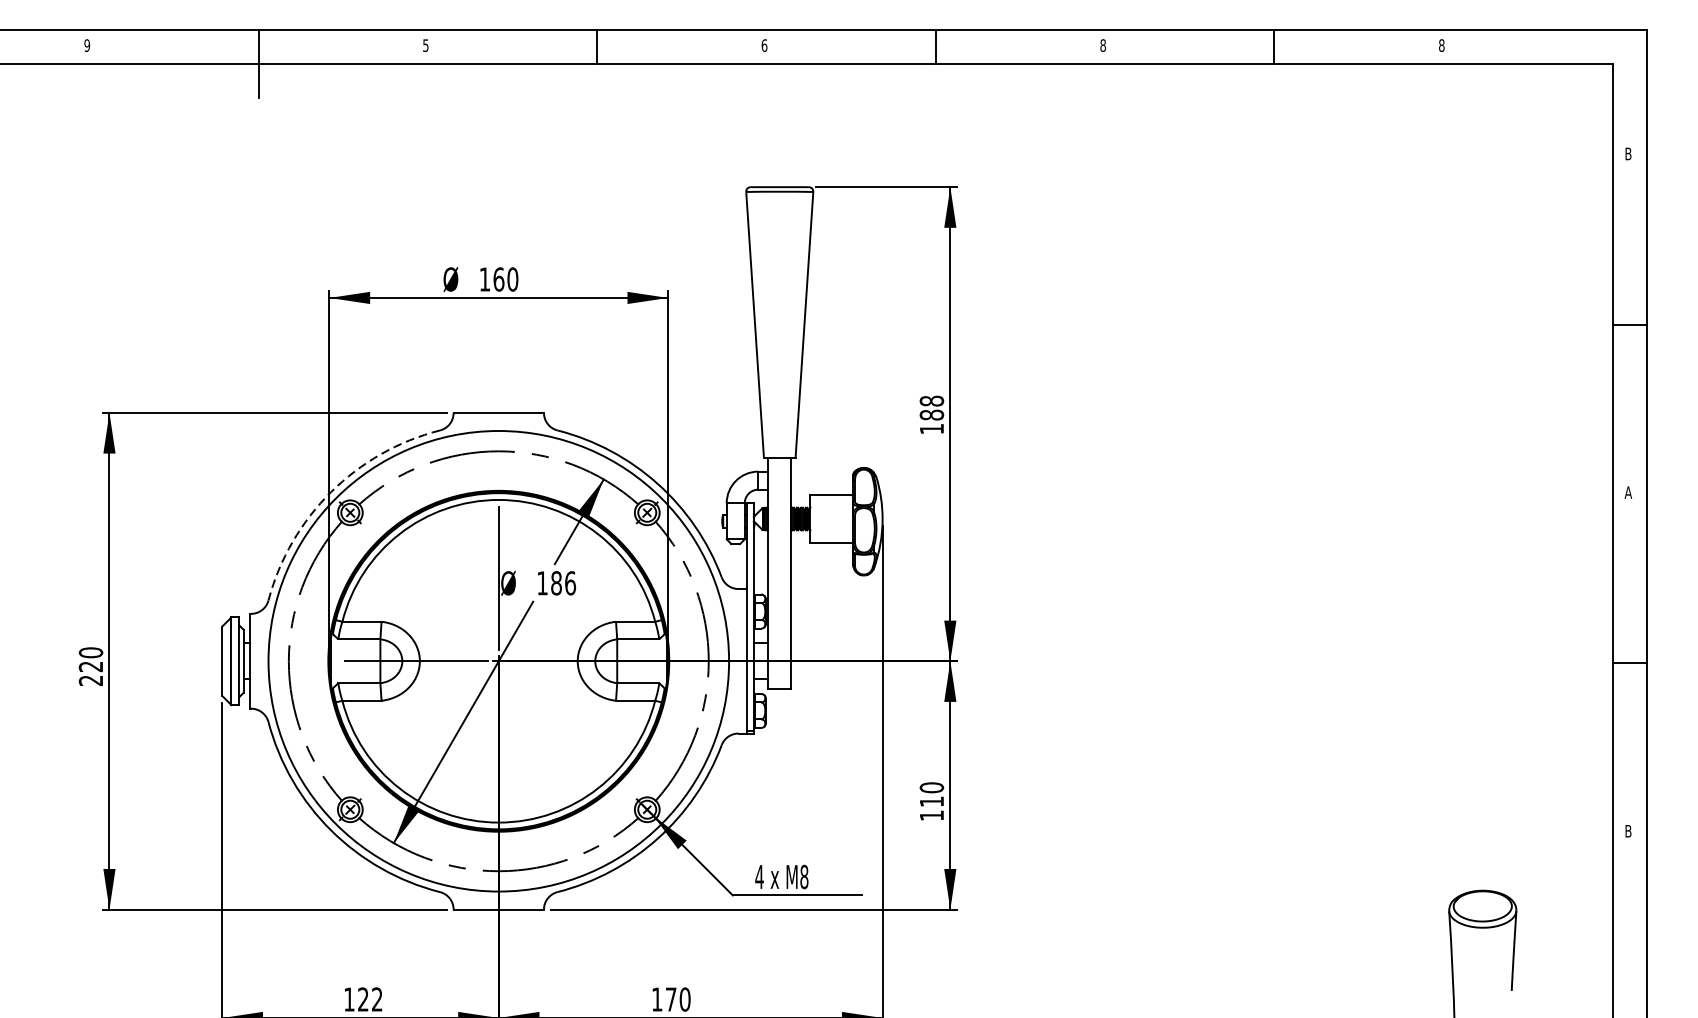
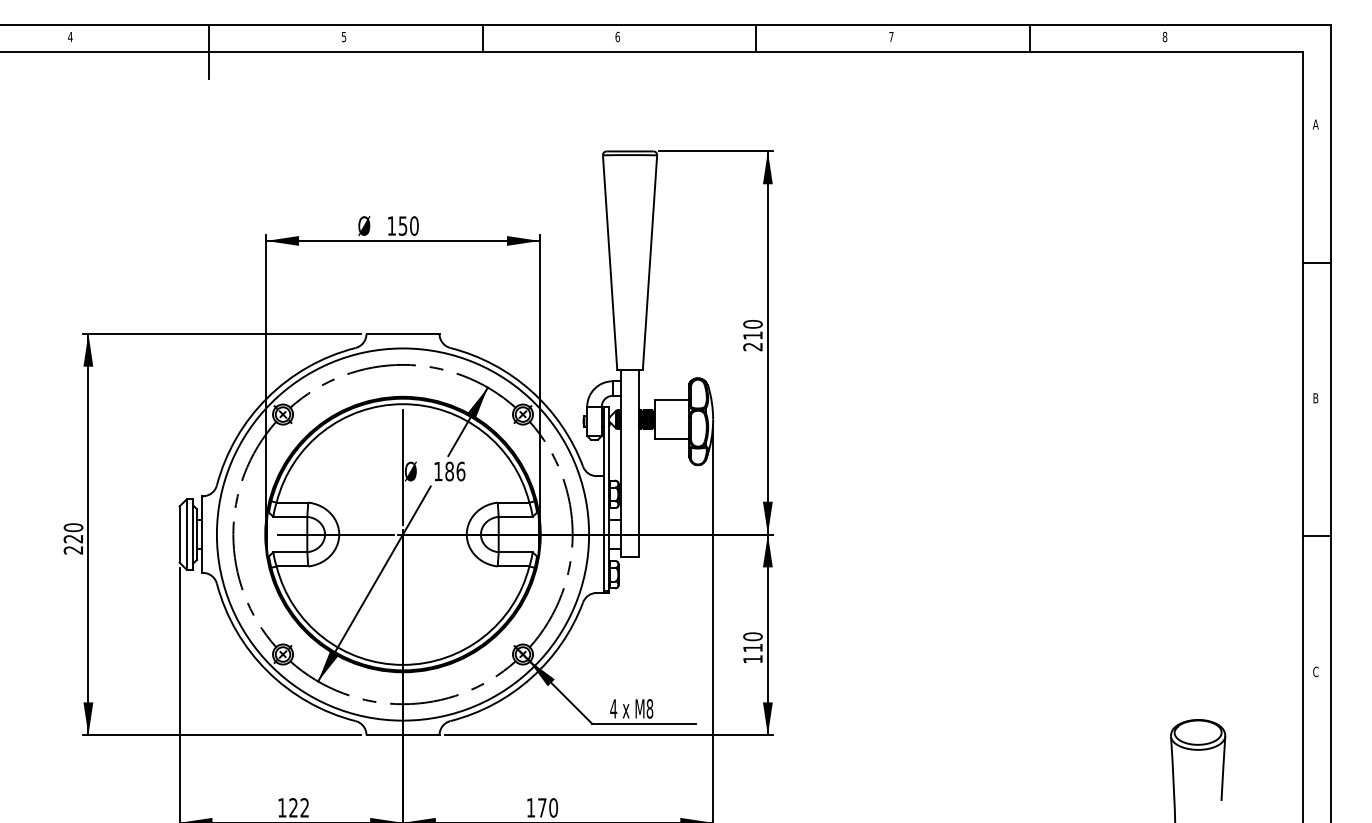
text: (87, 44) -> (70, 36), 9 -> 4
text: (1103, 44) -> (891, 36), 8 -> 7
text: (1628, 153) -> (1315, 124), B -> A
text: (498, 278) -> (402, 225), 160 -> 150
text: (931, 414) -> (752, 335), 188 -> 210
arc: (331, 491) -> (267, 397), dashed -> solid
text: (1628, 492) -> (1315, 398), A -> B
text: (1628, 830) -> (1315, 671), B -> C

